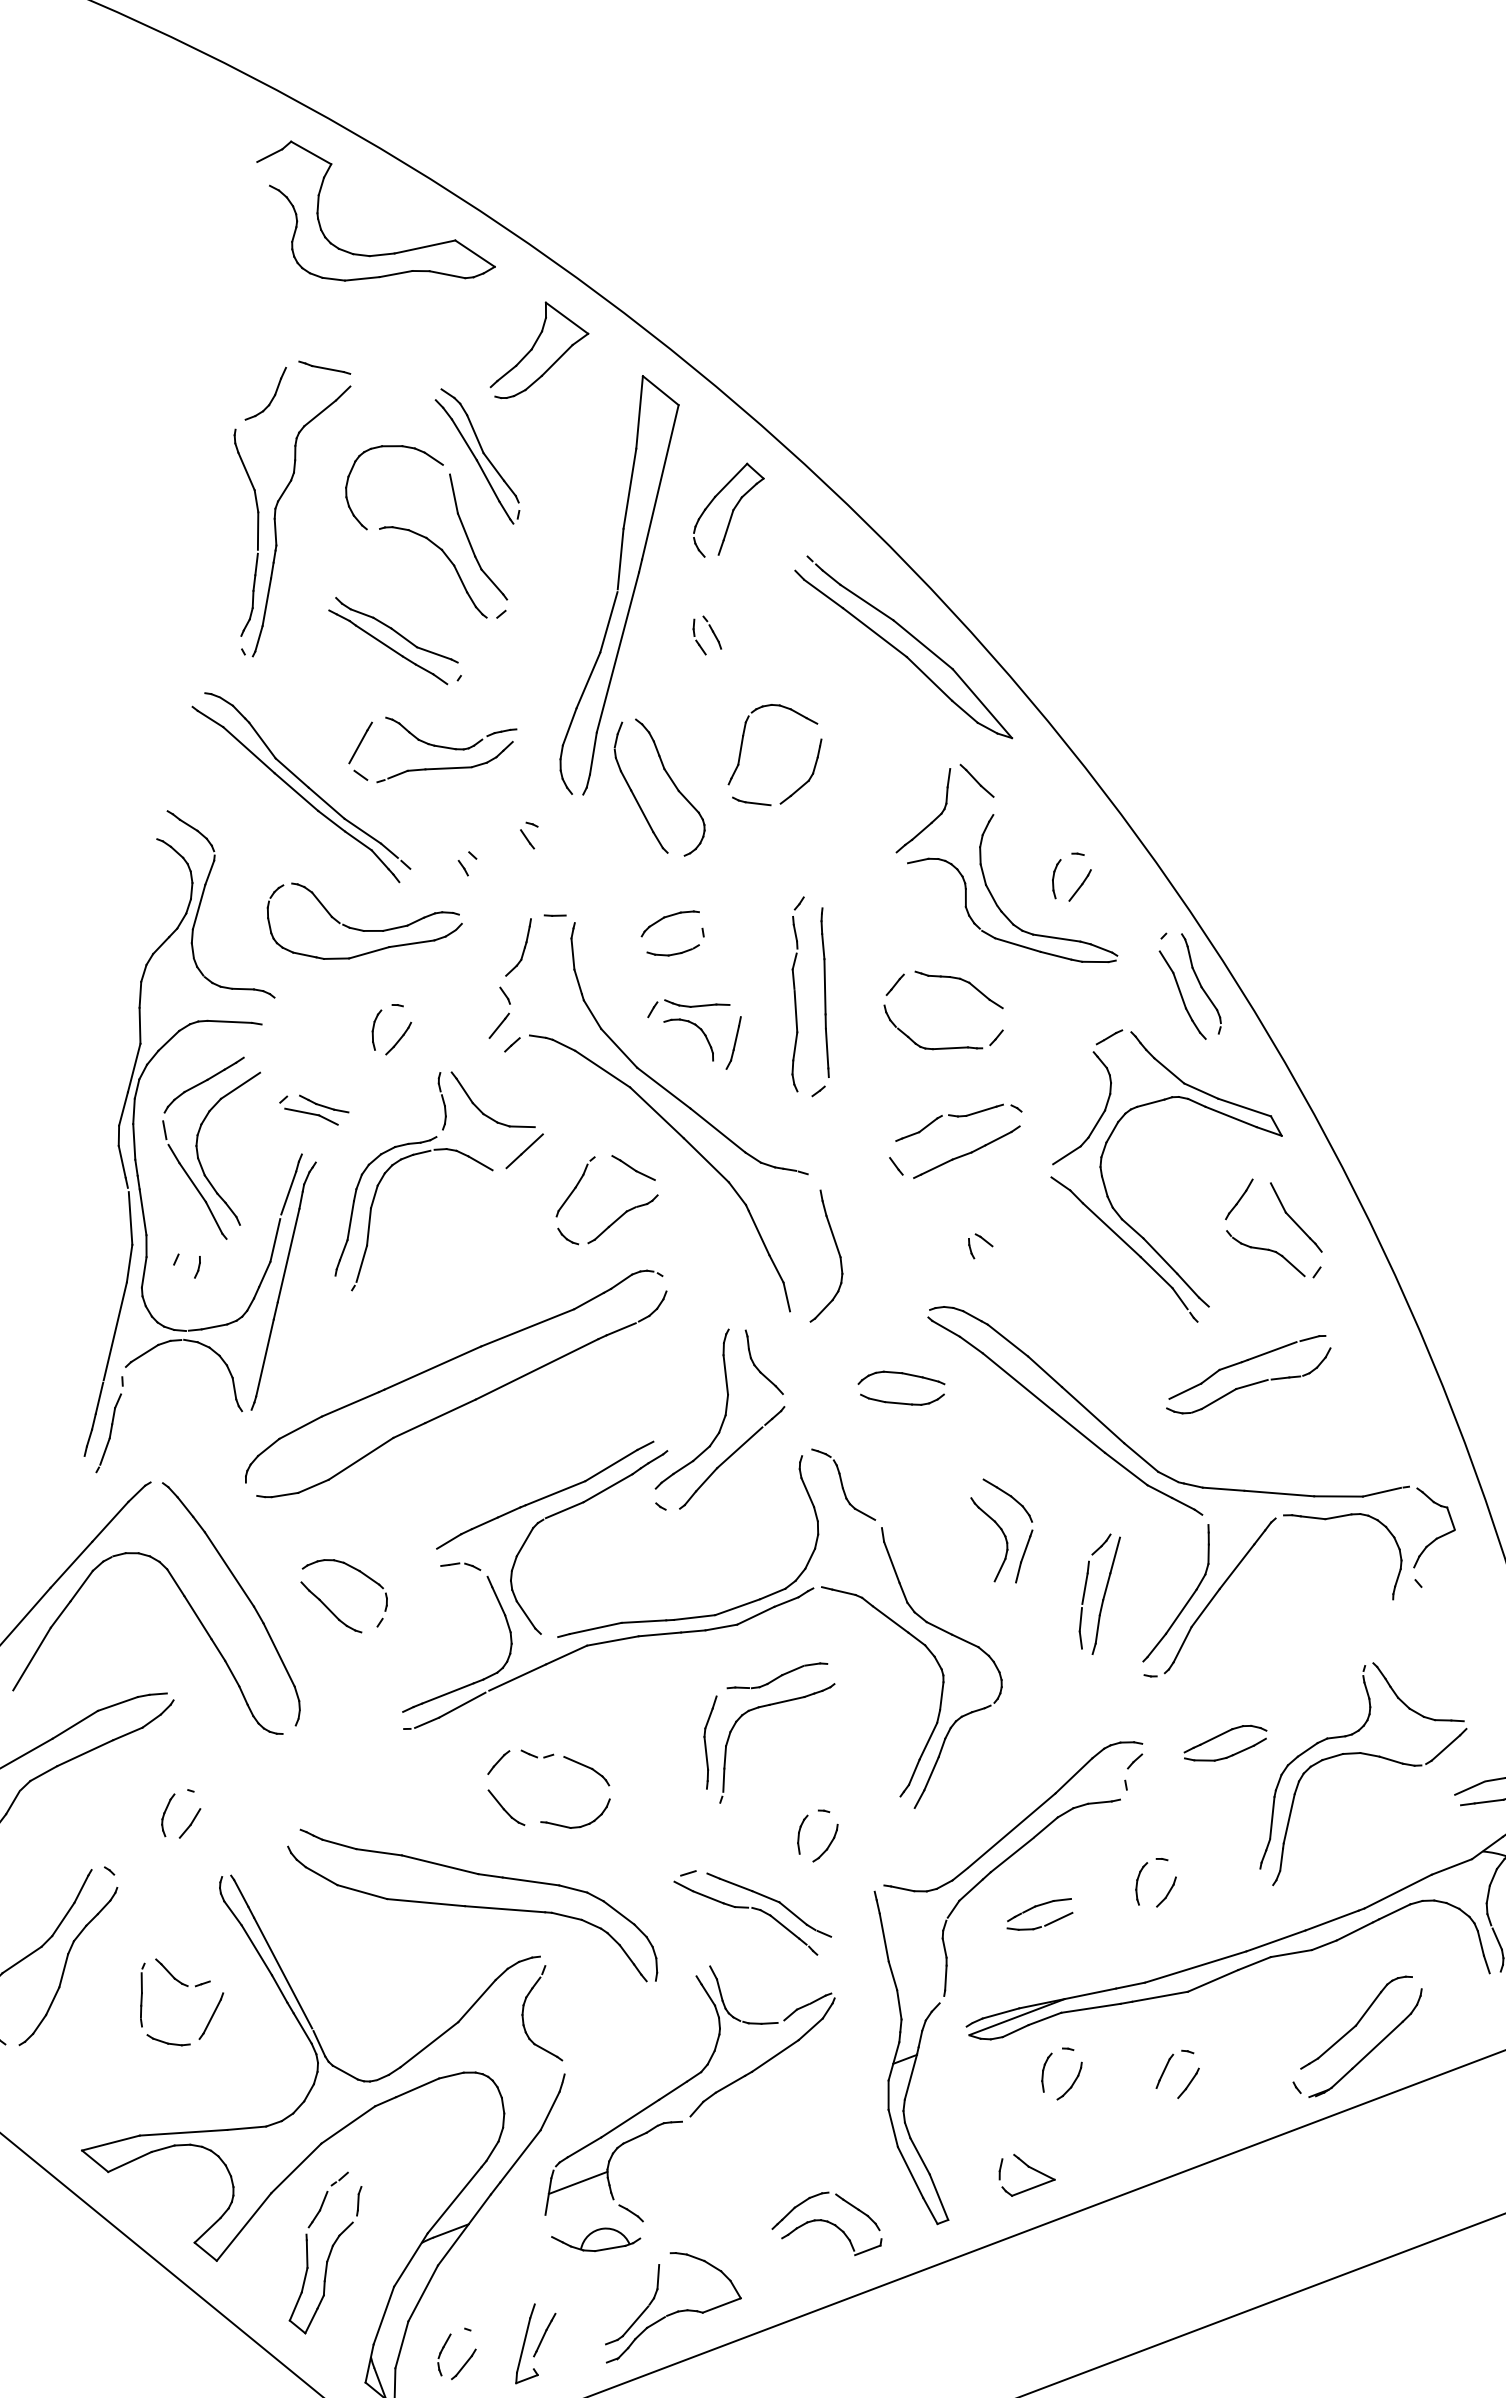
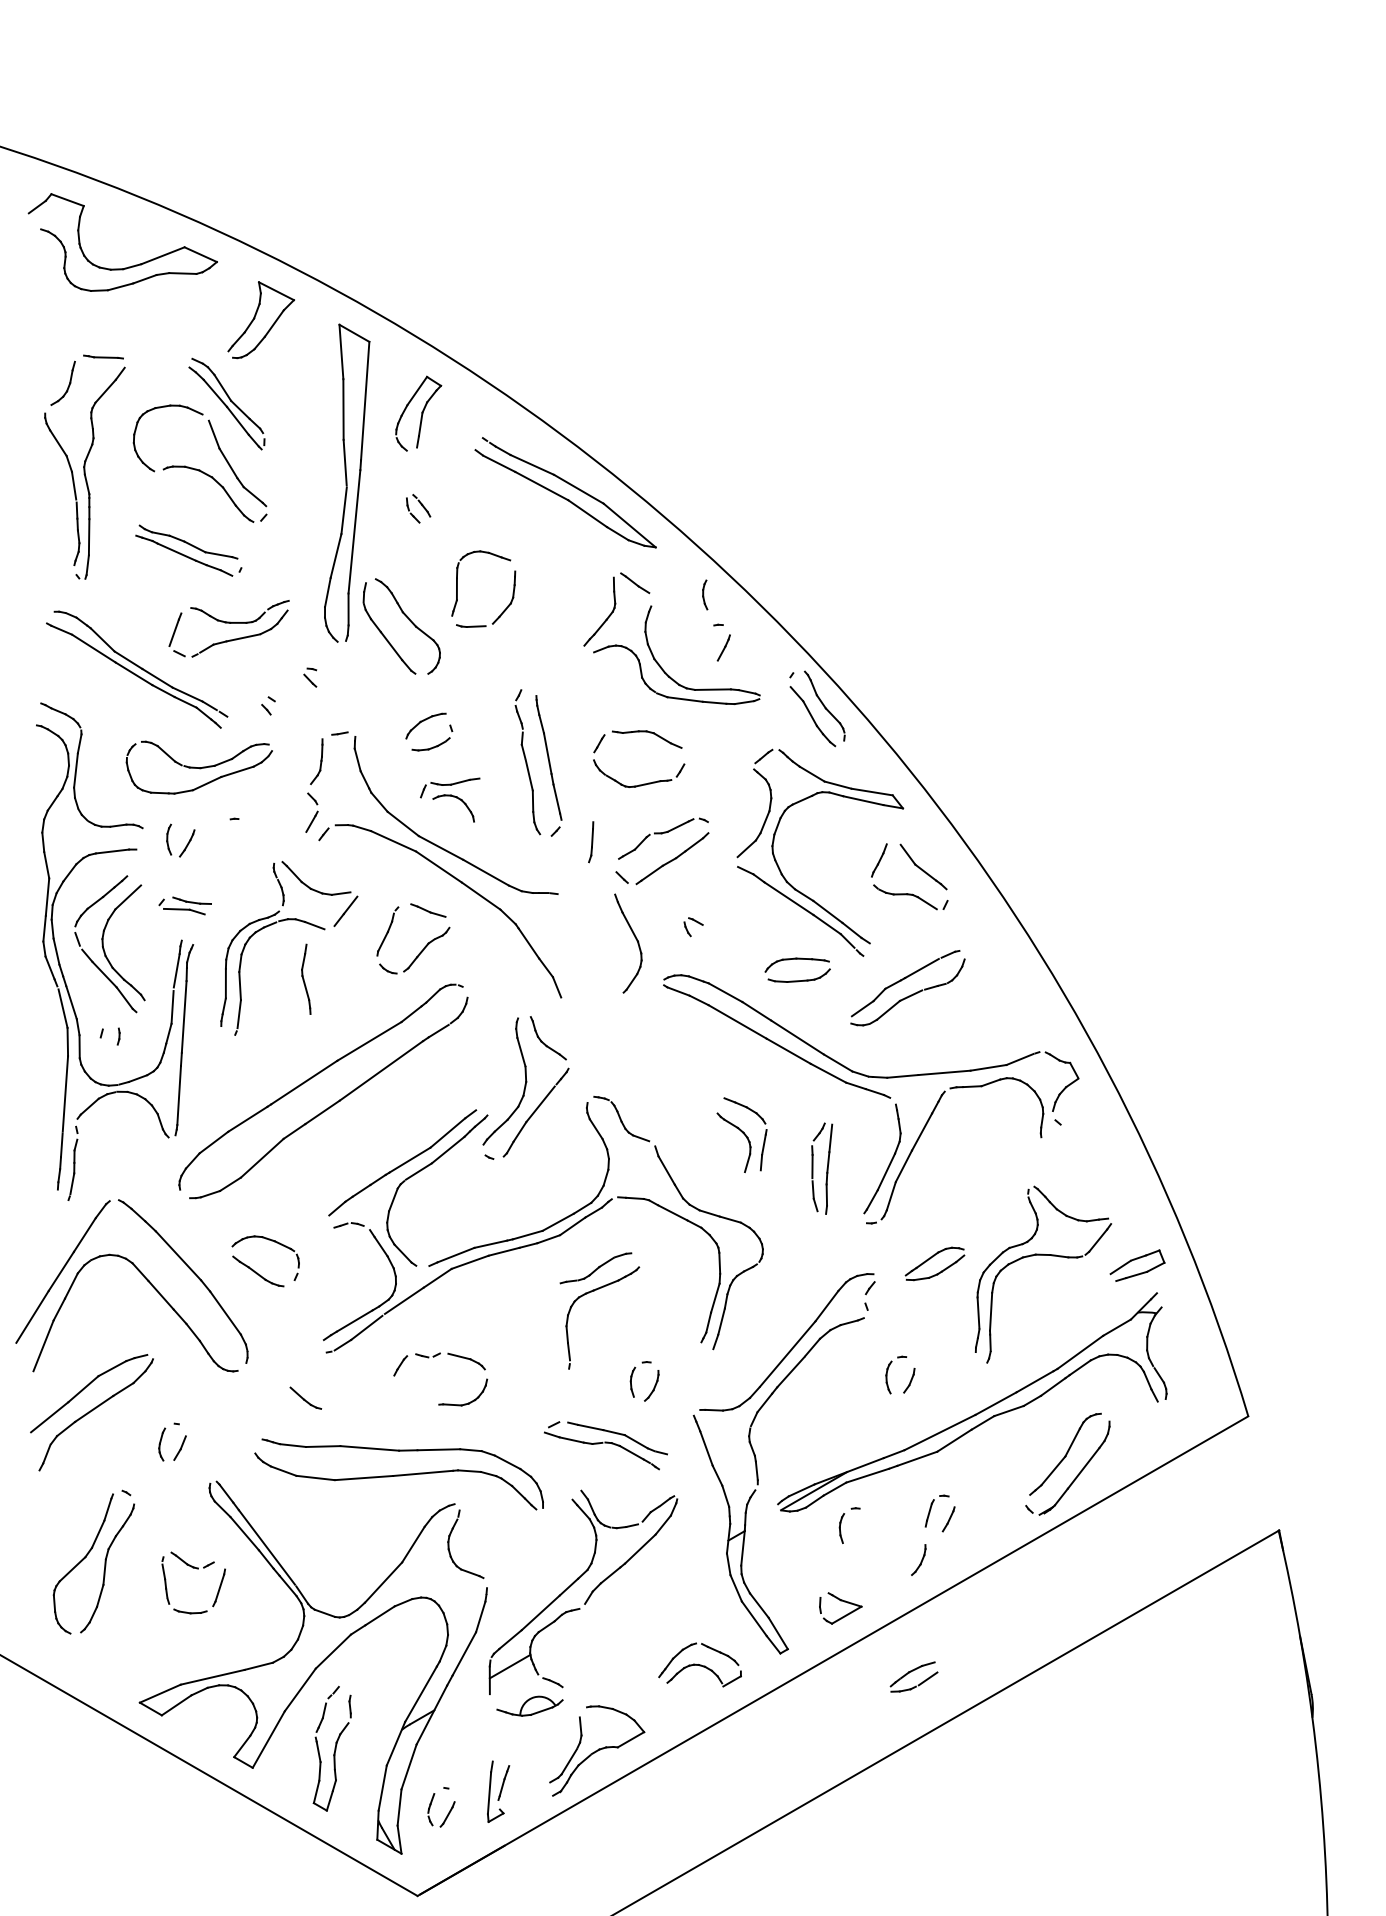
part: (1056, 878) -> (705, 594), moved
part: (397, 1039) -> (186, 844), moved
part: (734, 1043) -> (591, 842), moved
part: (837, 1254) -> (635, 939), moved
part: (903, 1374) -> (797, 959), moved
part: (709, 1741) -> (306, 978), moved
part: (506, 1806) -> (305, 1397), moved
part: (1040, 1913) -> (913, 1676), moved
part: (1069, 2080) -> (918, 1559), moved

